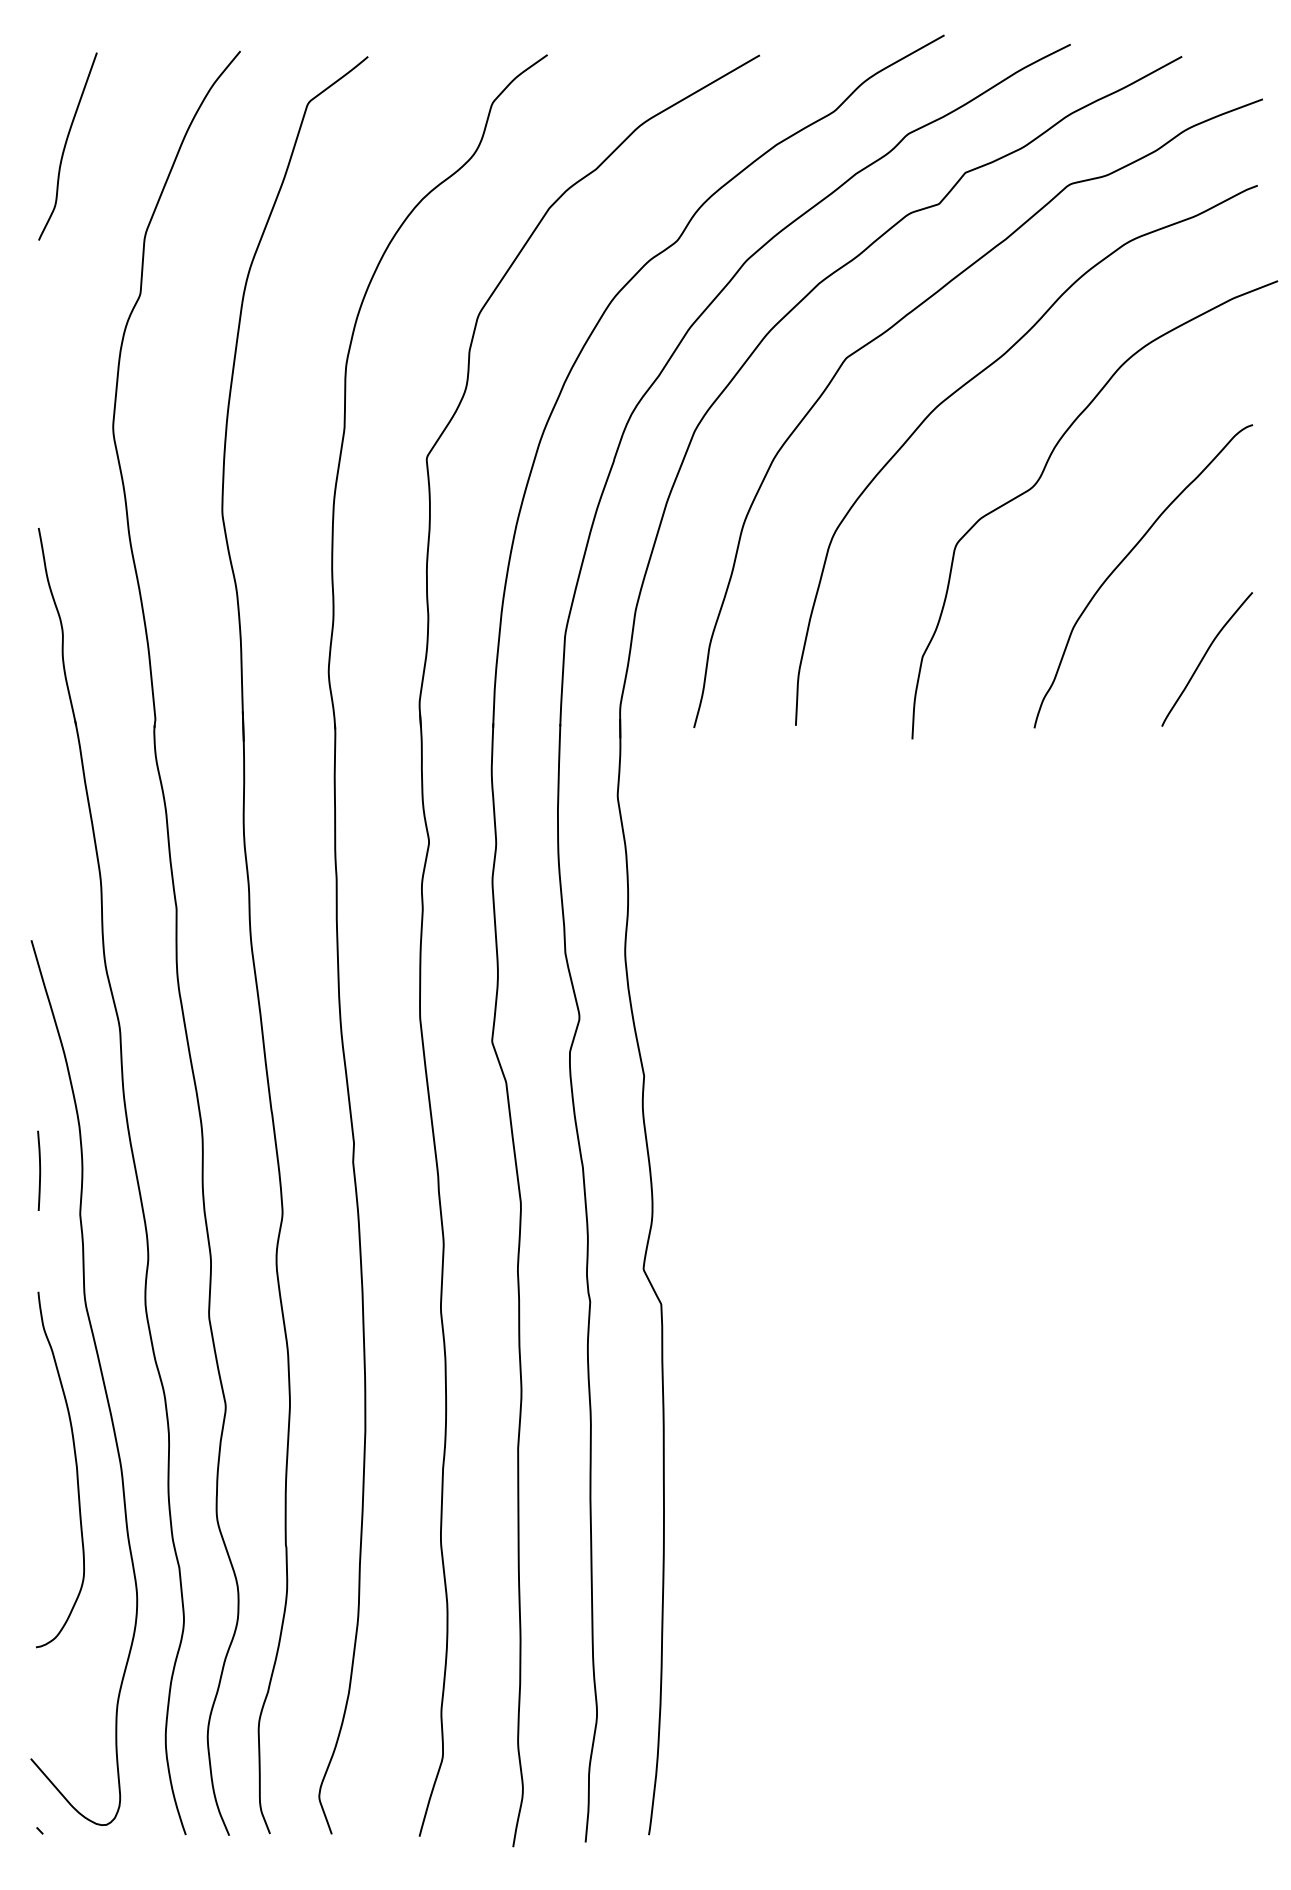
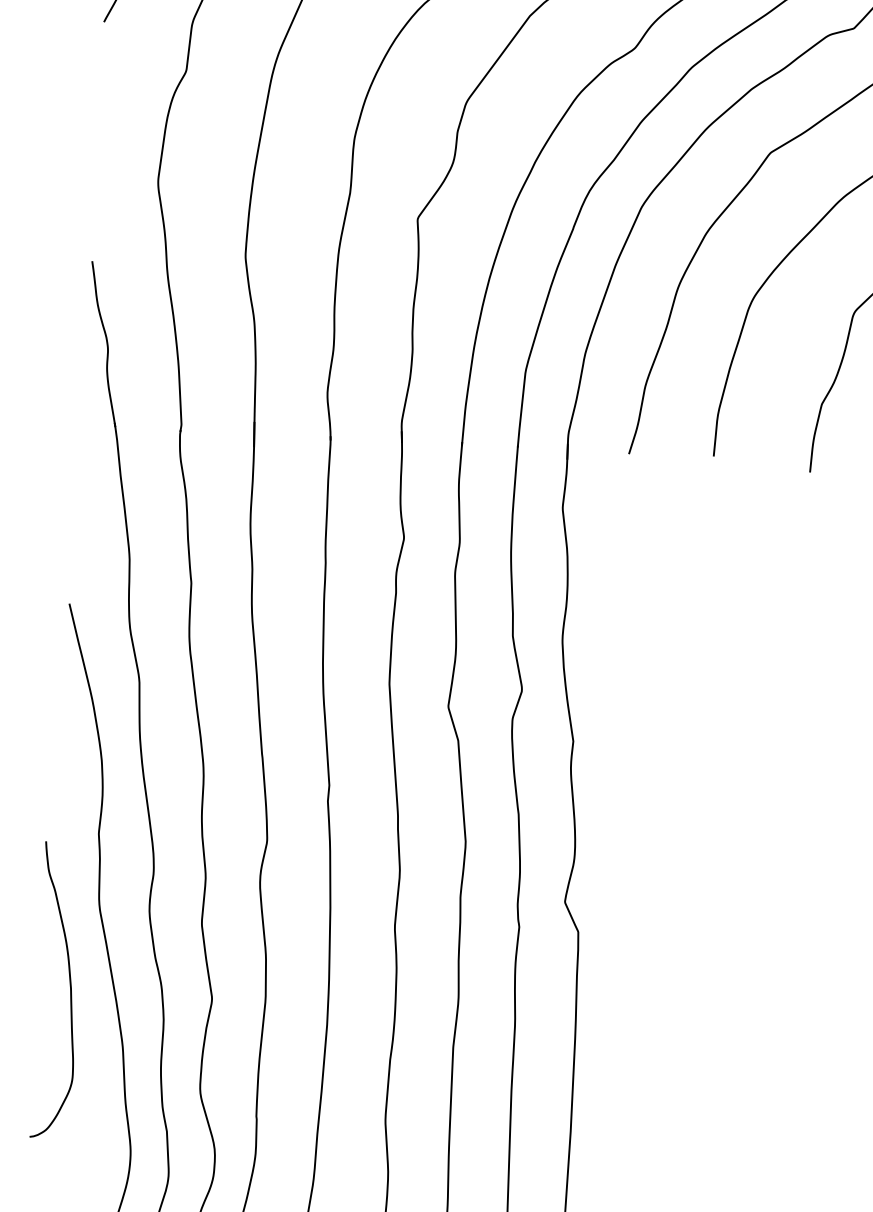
curve: (39, 1170) -> (66, 795), removed
curve: (75, 1466) -> (69, 988), moved

